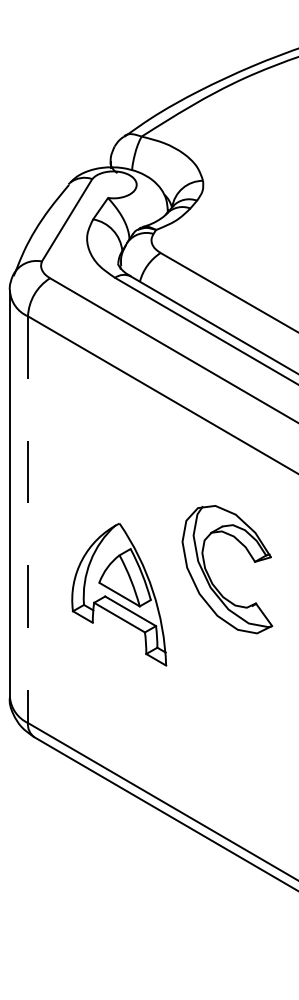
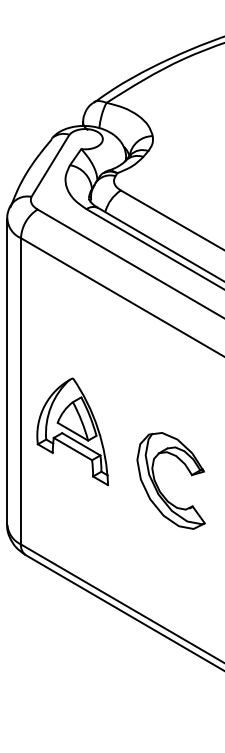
line: (28, 519) -> (21, 391), dashed -> solid
part: (210, 577) -> (158, 486), moved
part: (118, 594) -> (72, 431), moved

